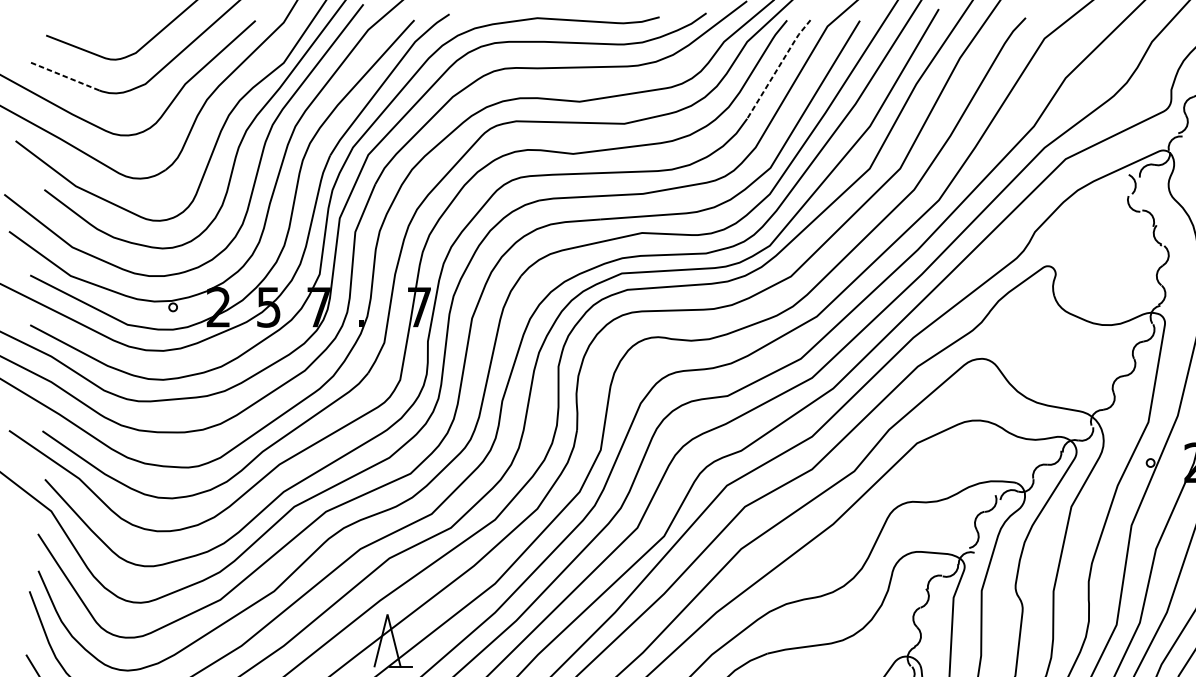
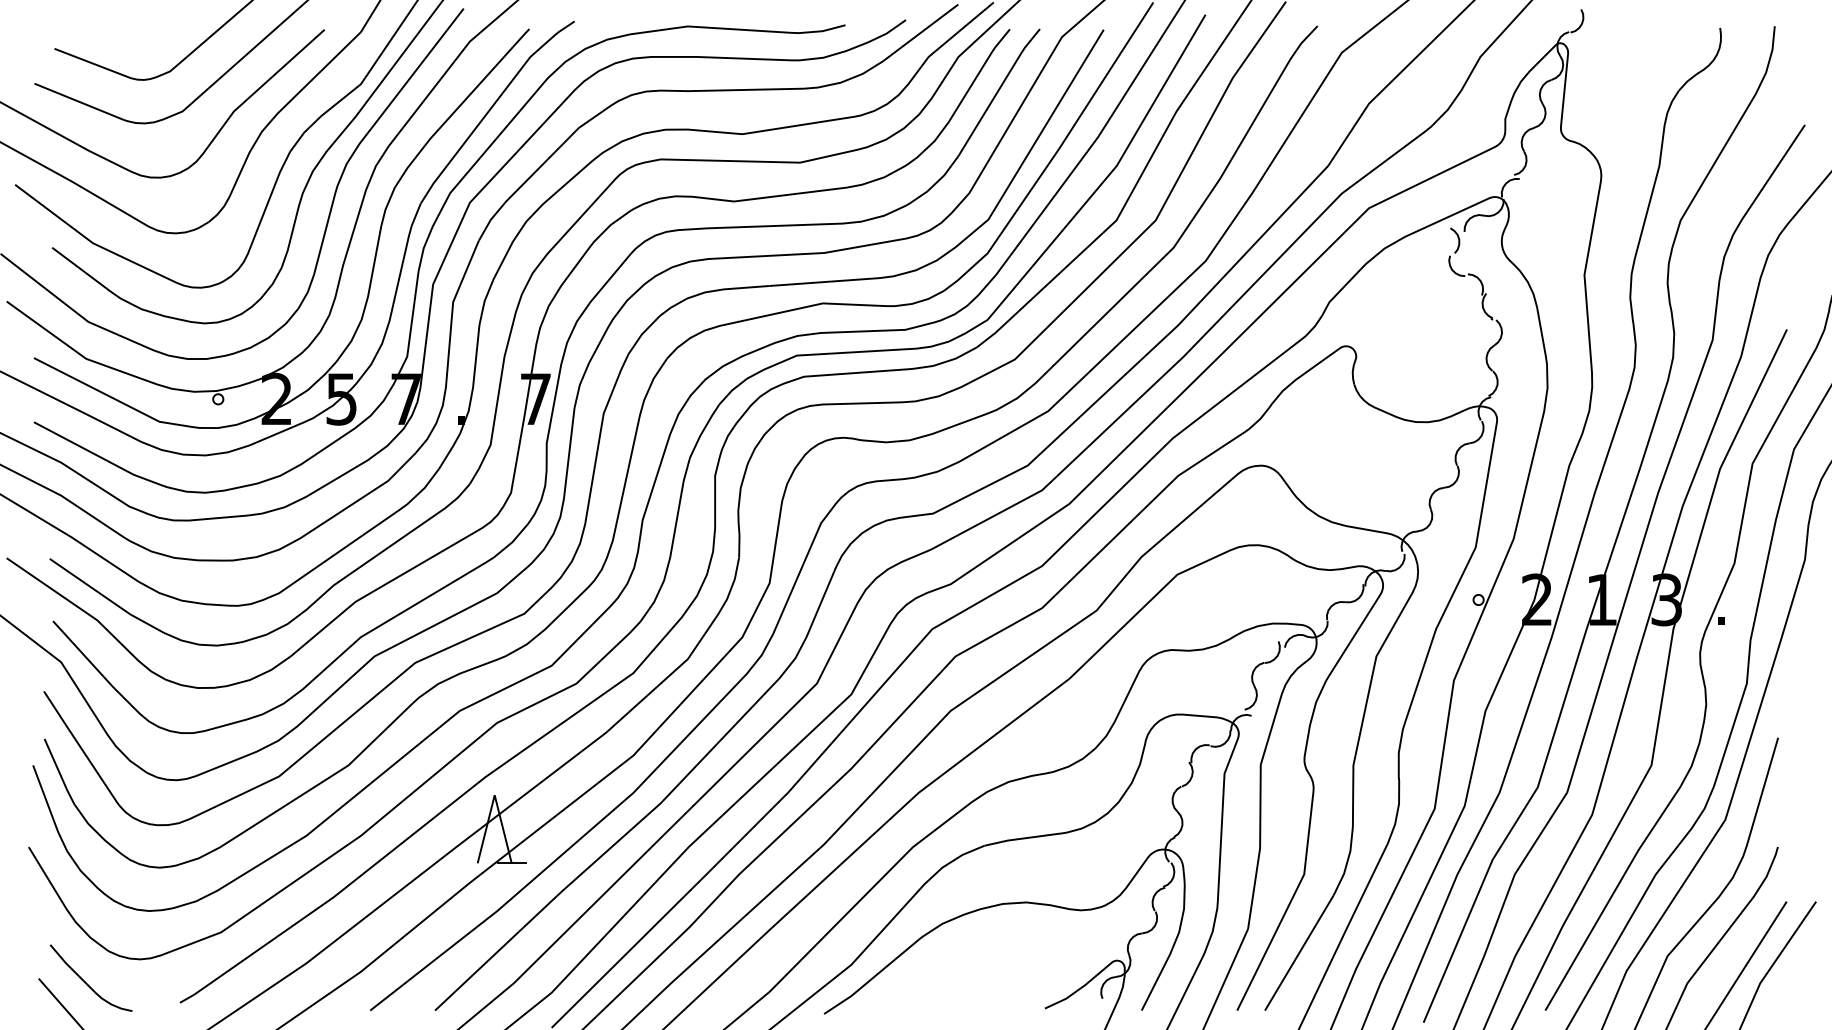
line: (778, 67) -> (998, 90), dashed -> solid
line: (64, 76) -> (78, 101), dashed -> solid

